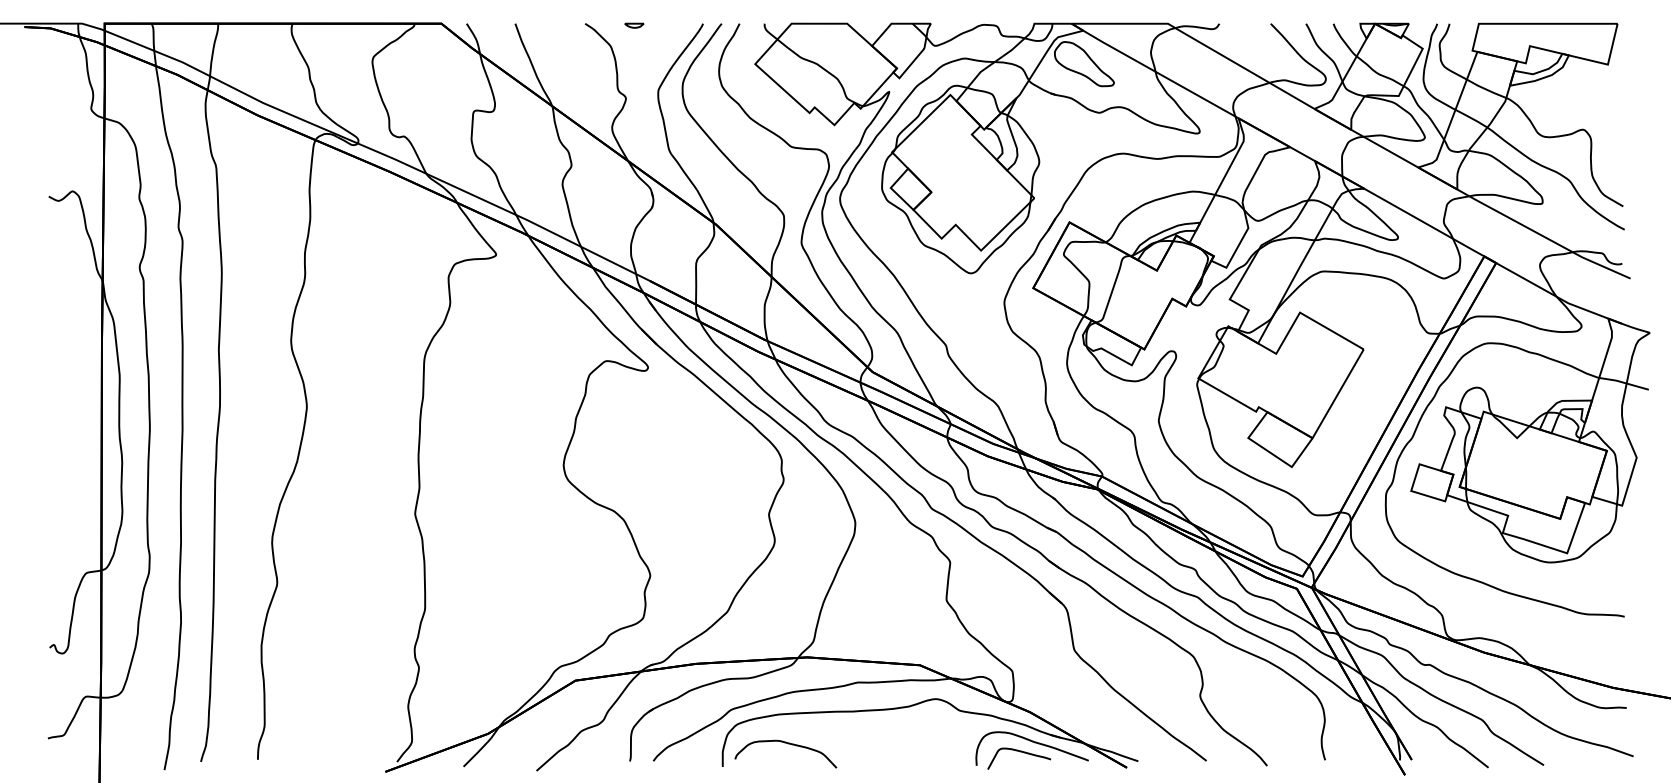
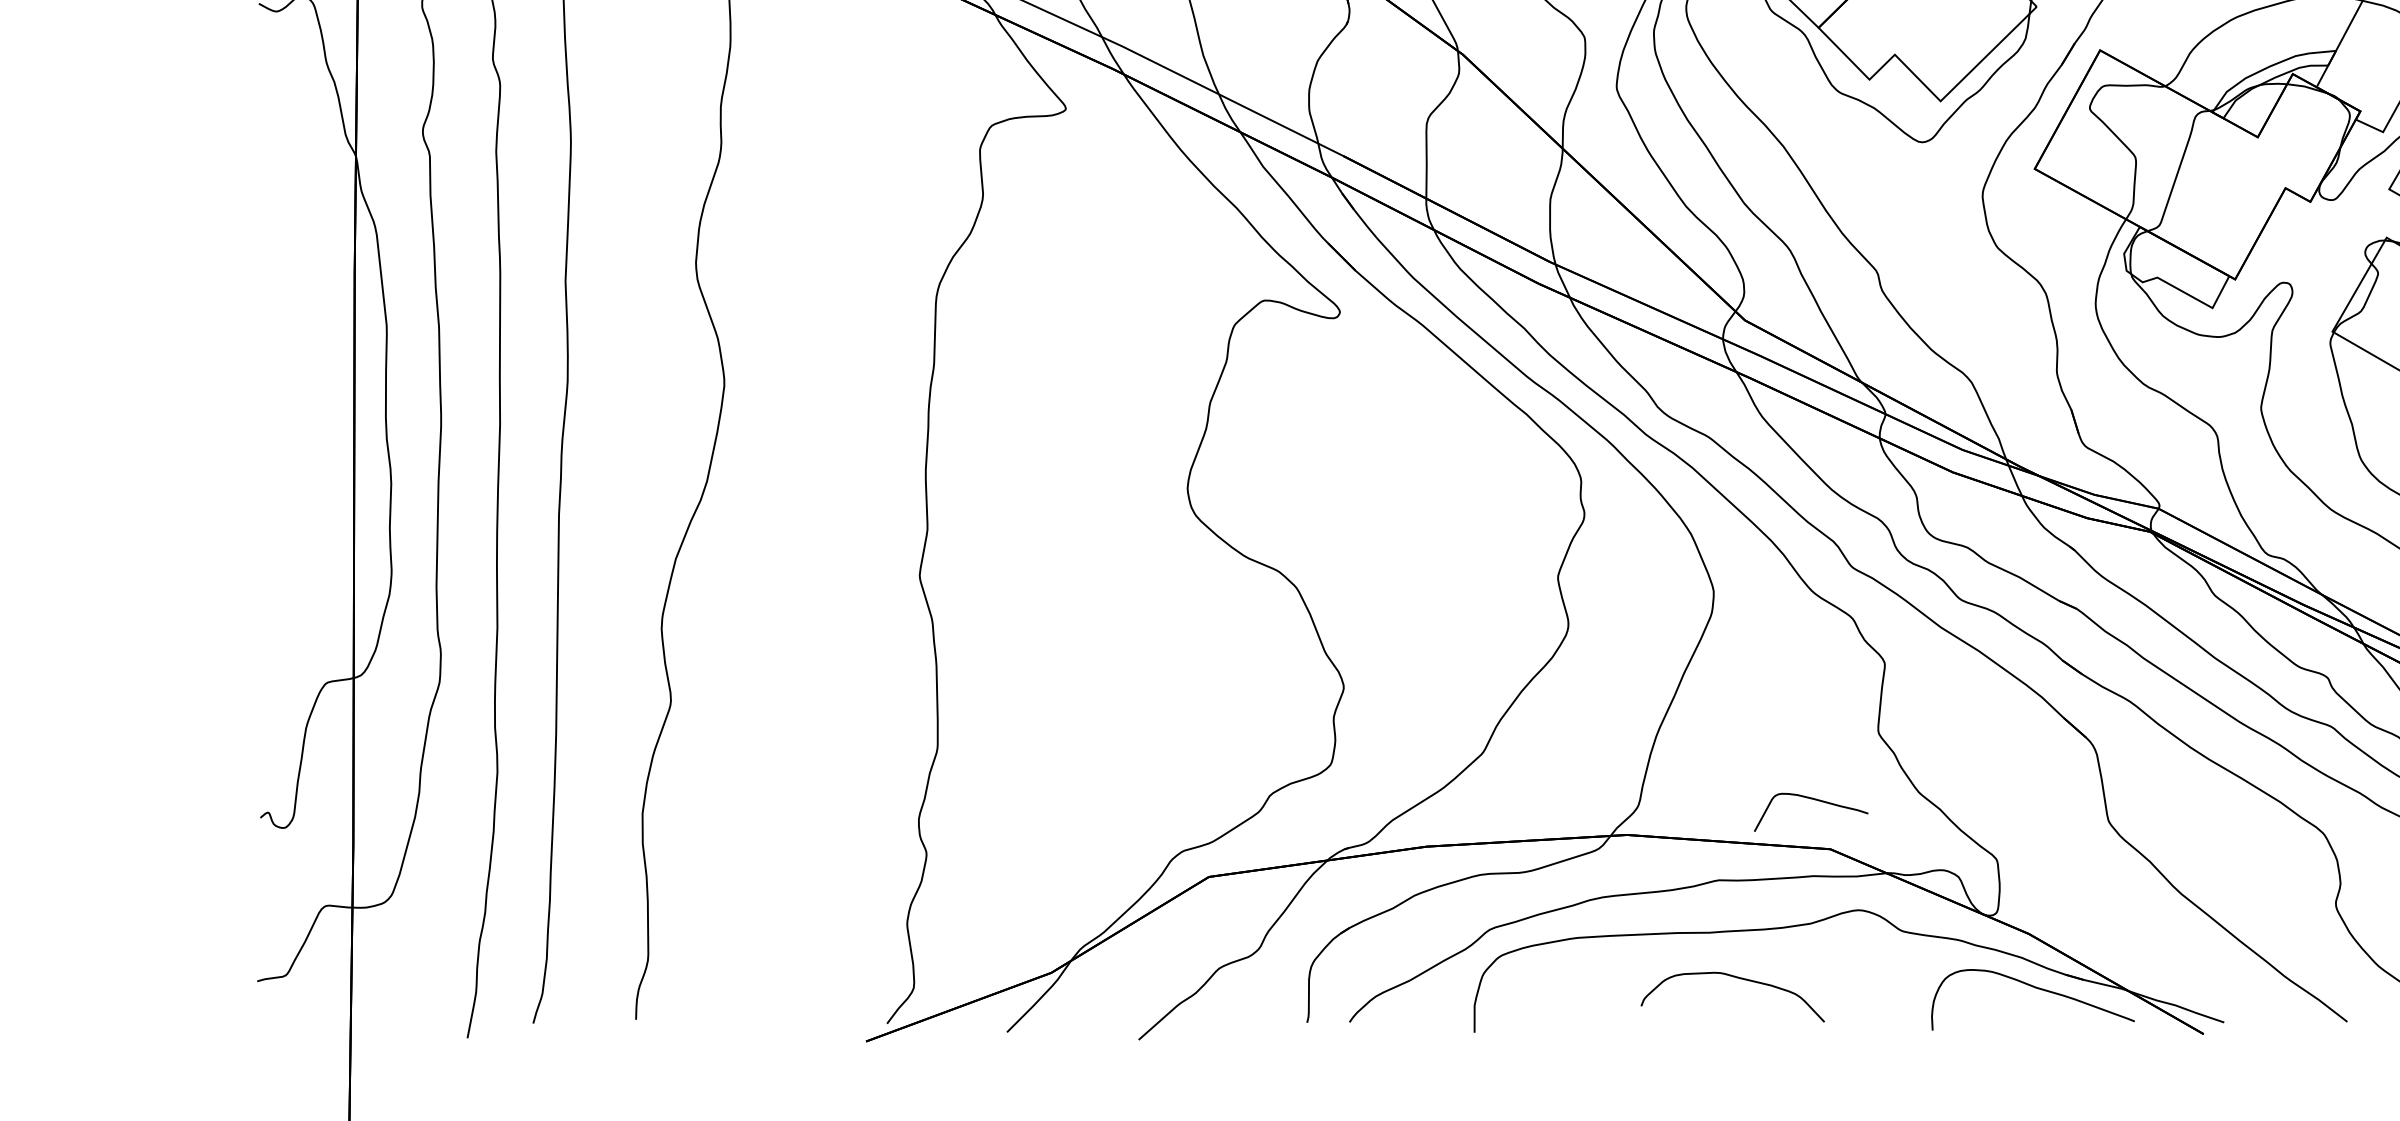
curve: (788, 744) -> (1737, 979), moved
curve: (1020, 752) -> (1813, 800), moved

